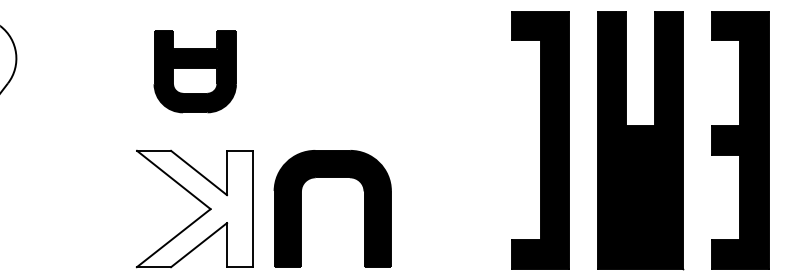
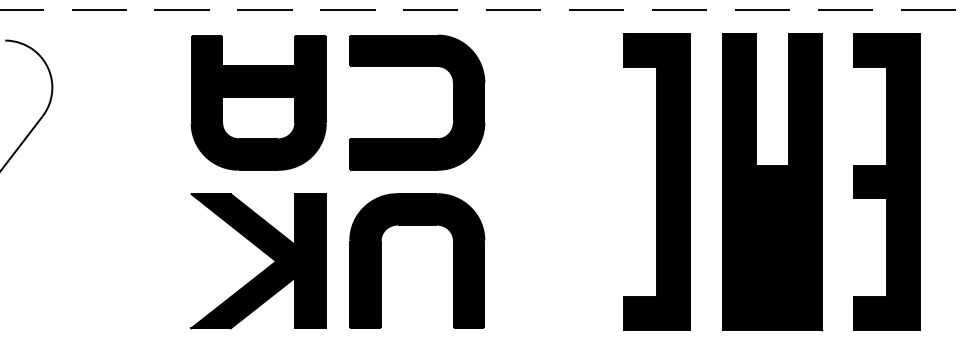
part: (332, 40) -> (417, 66), added
part: (195, 71) -> (258, 102), size x1.43
fill: (195, 209) -> (258, 261), added

